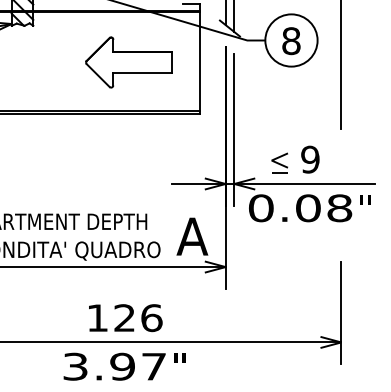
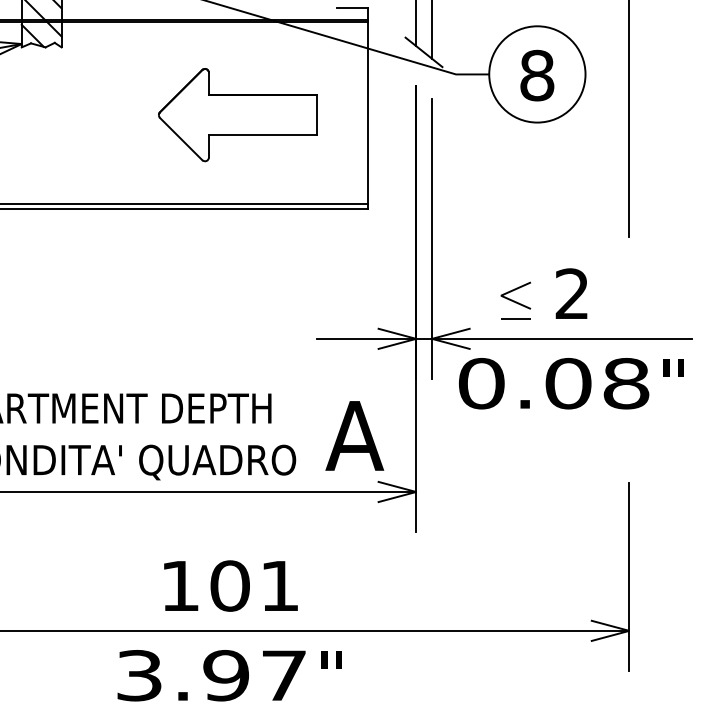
text: (310, 159) -> (572, 293), 9 -> 2
text: (138, 318) -> (255, 586), 126 -> 101

